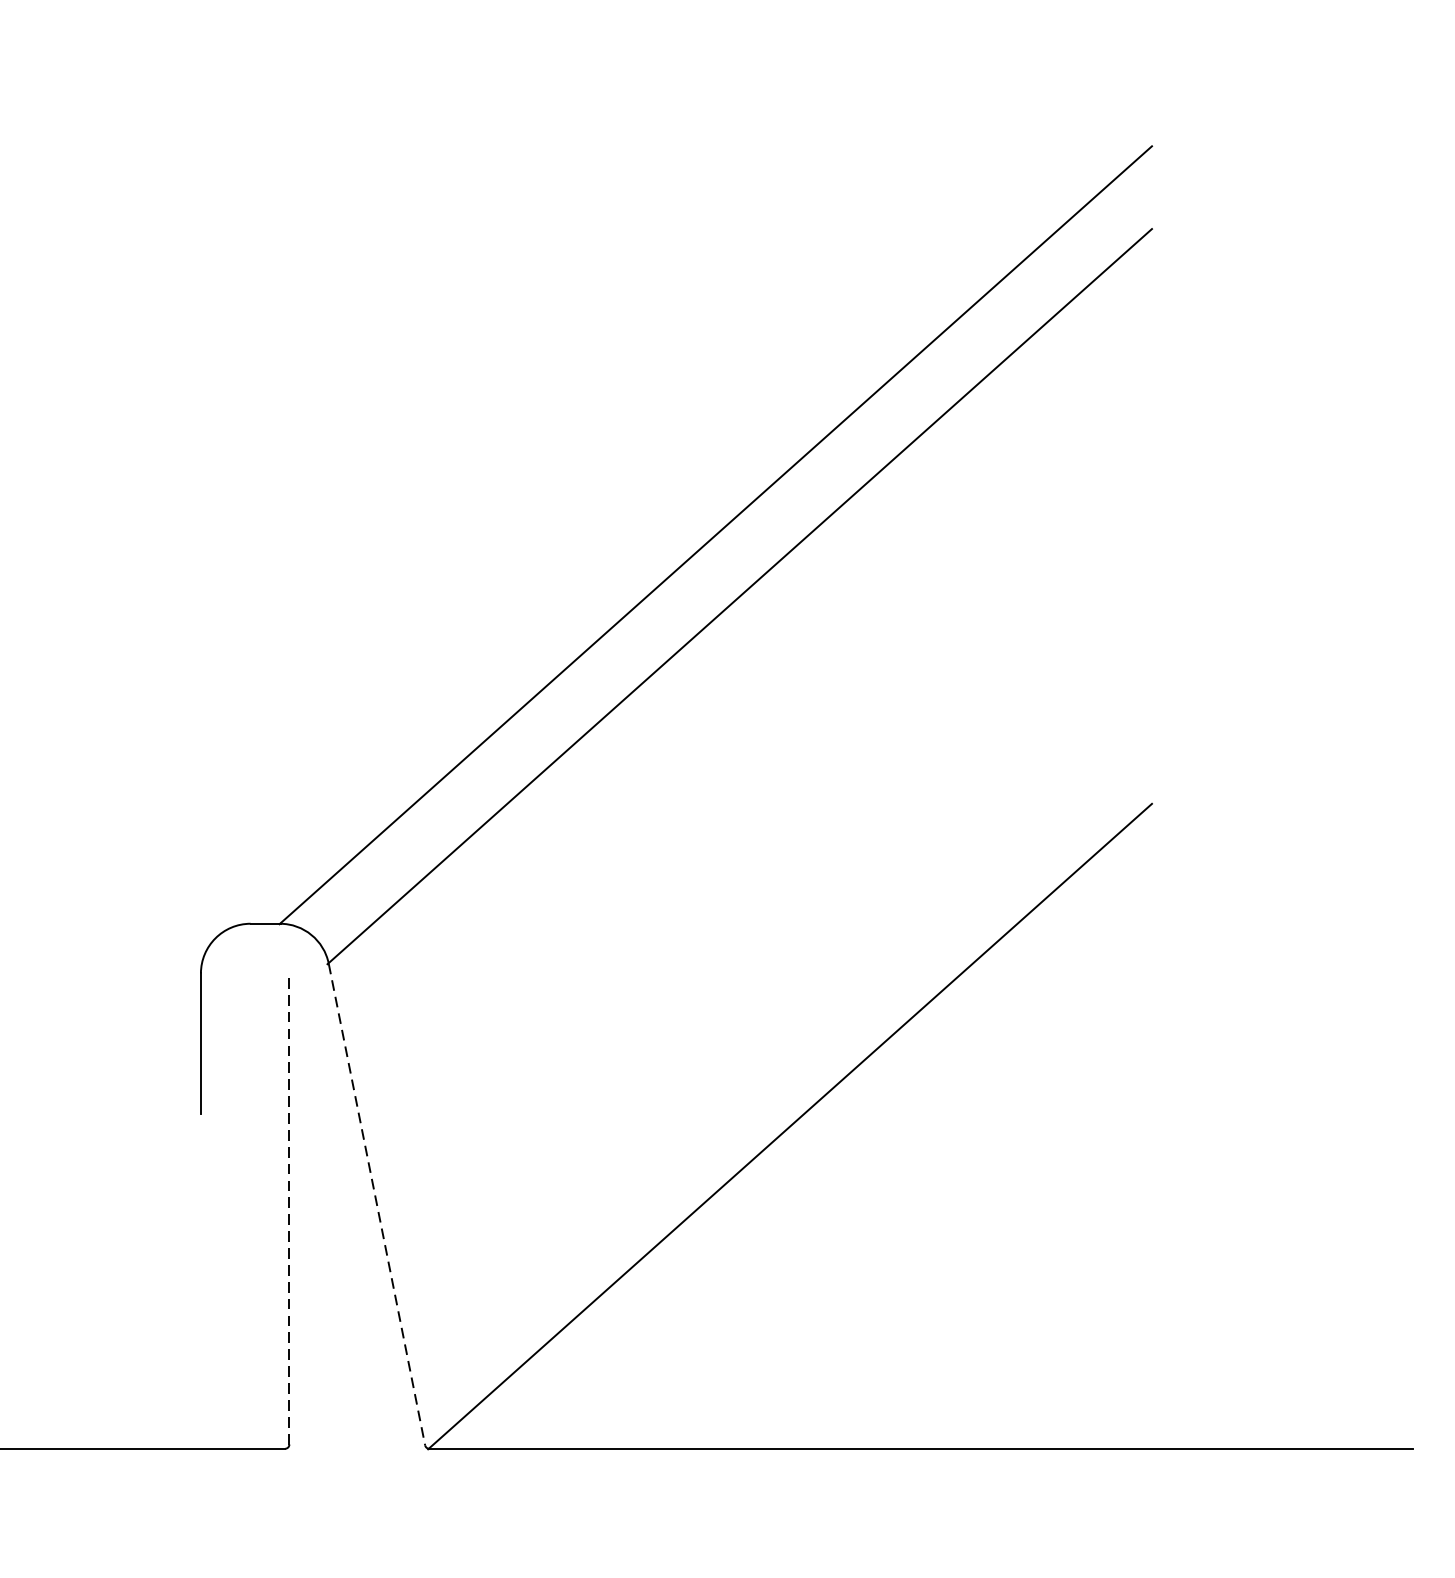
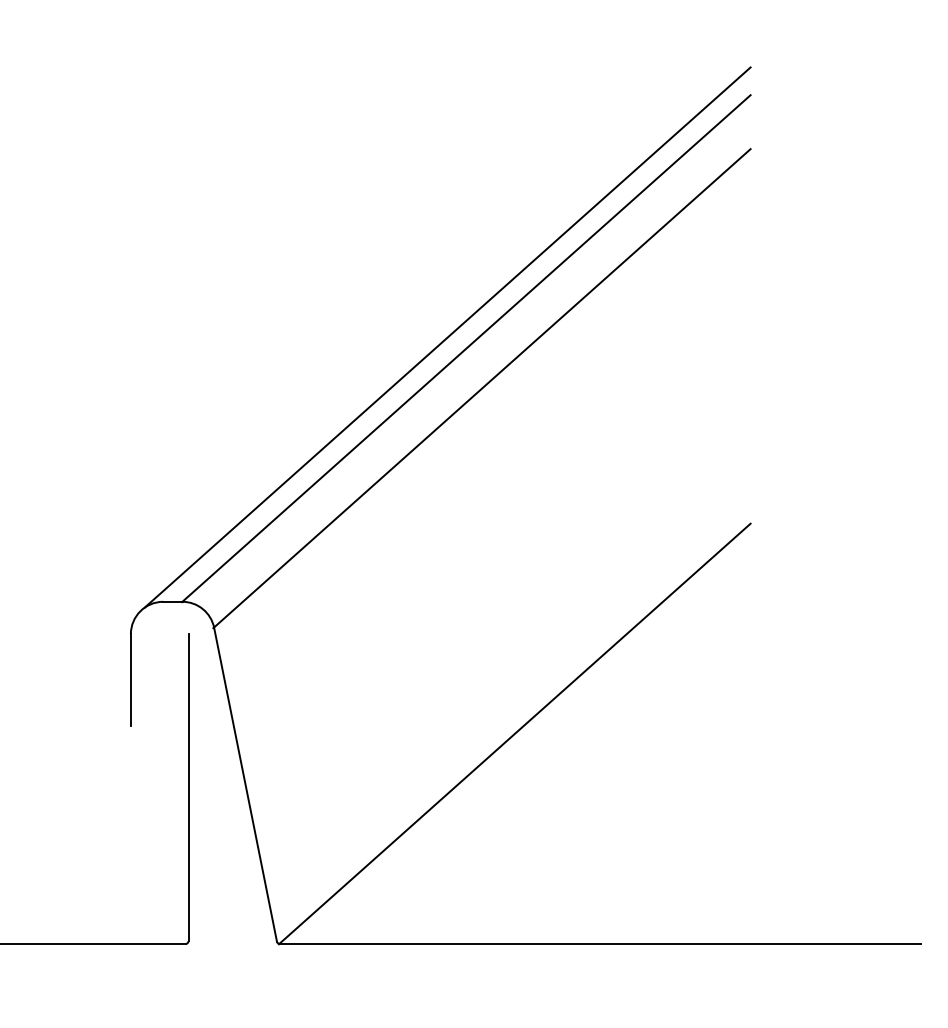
line: (686, 518) -> (447, 337), added
line: (376, 1205) -> (245, 785), dashed -> solid
line: (289, 1208) -> (188, 787), dashed -> solid

